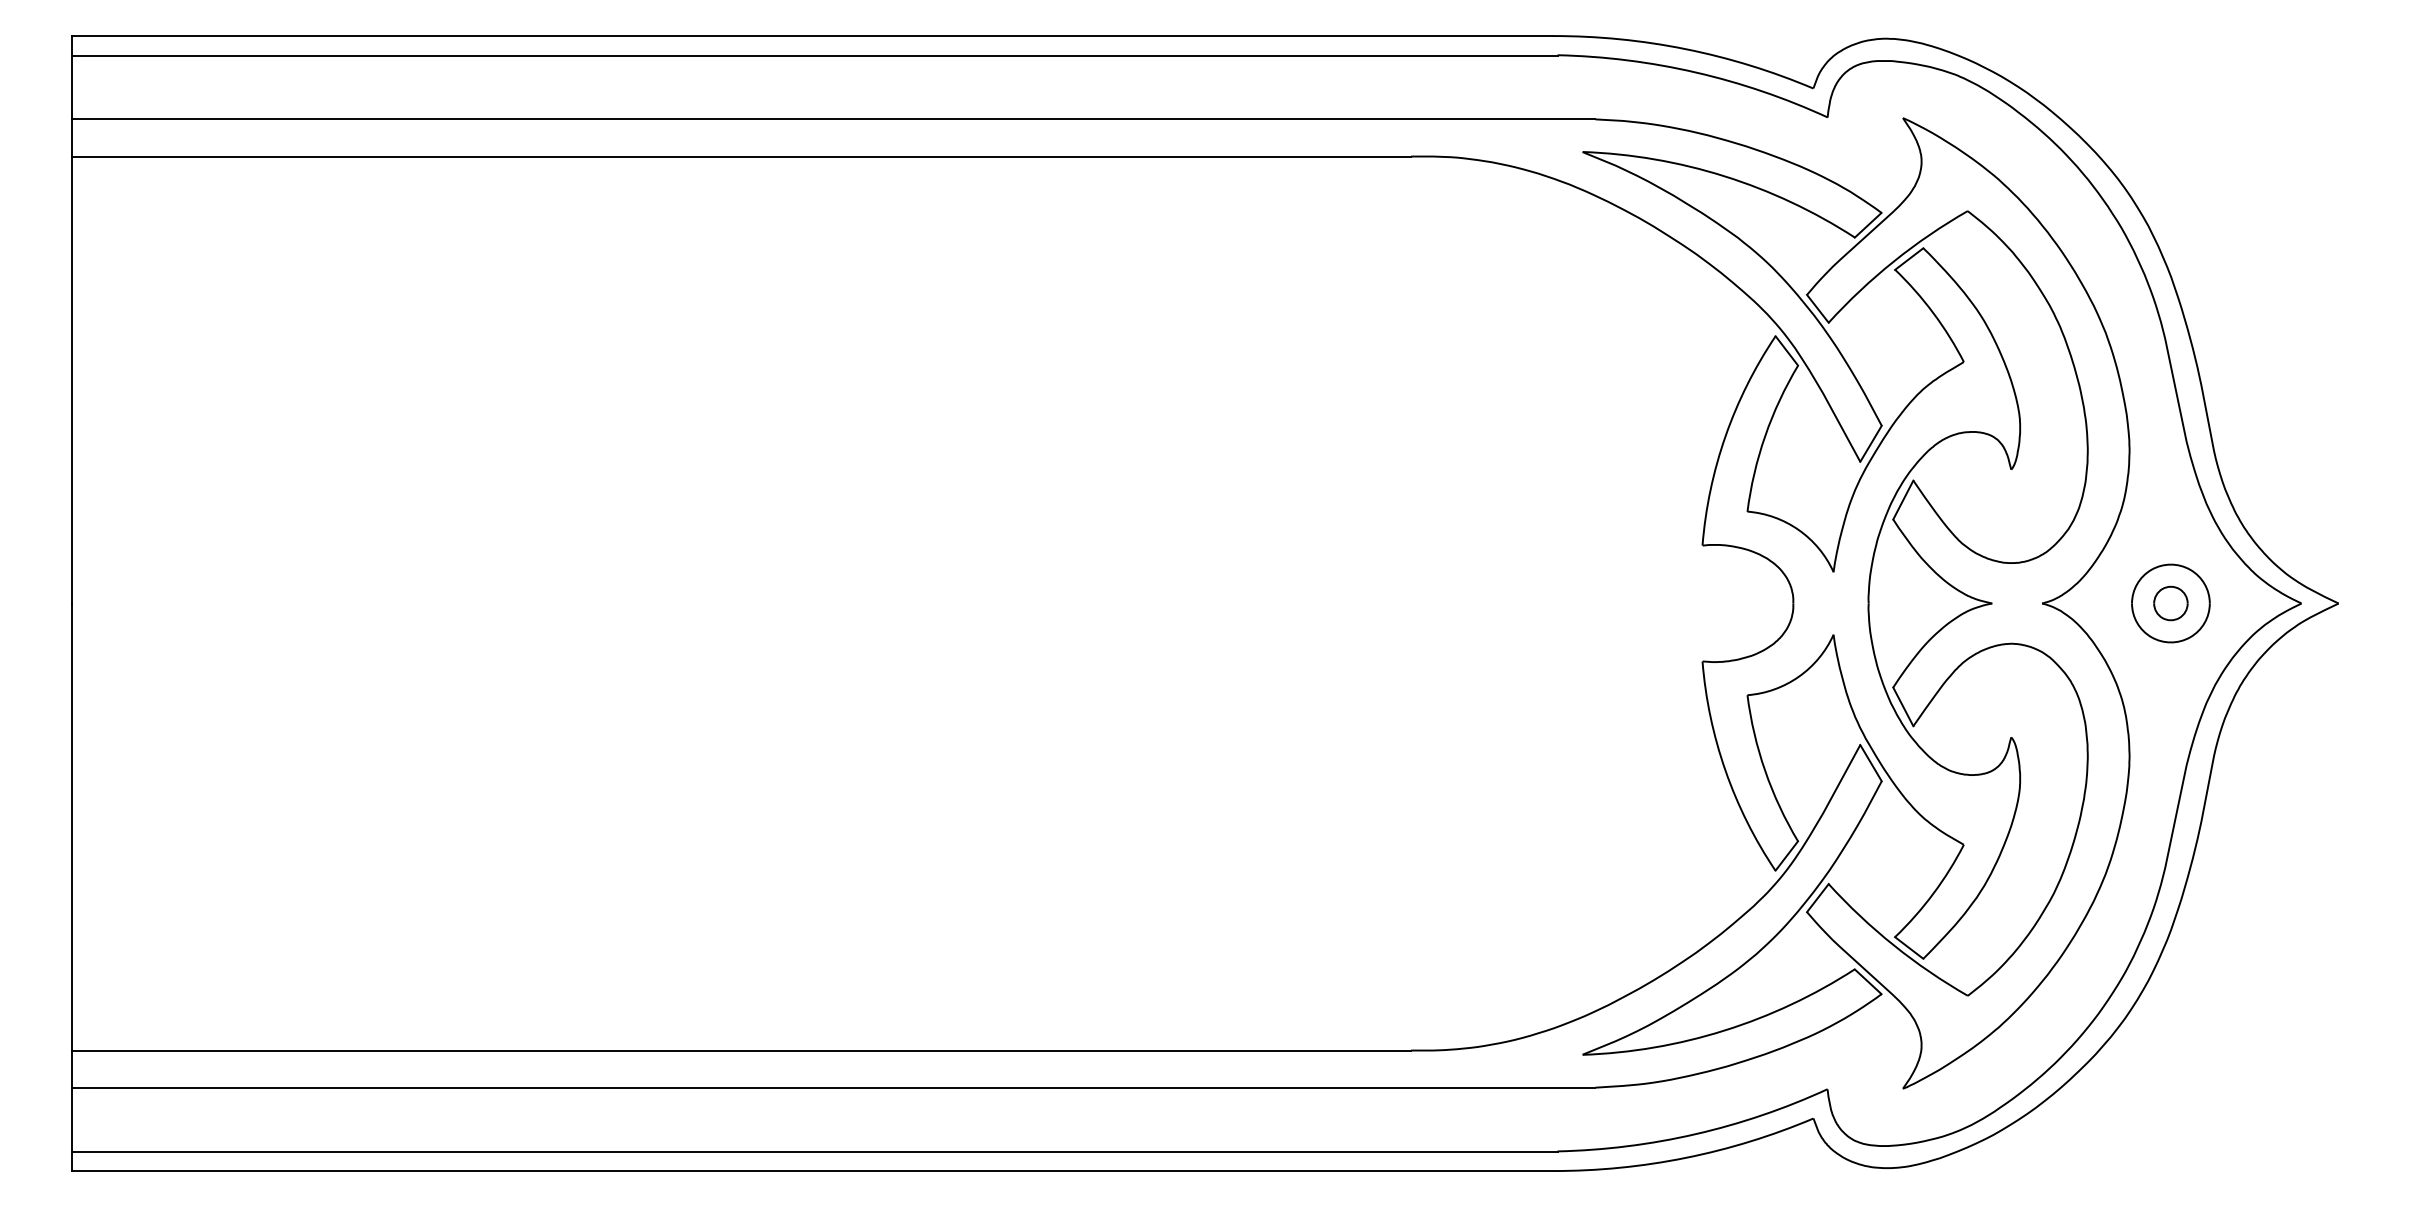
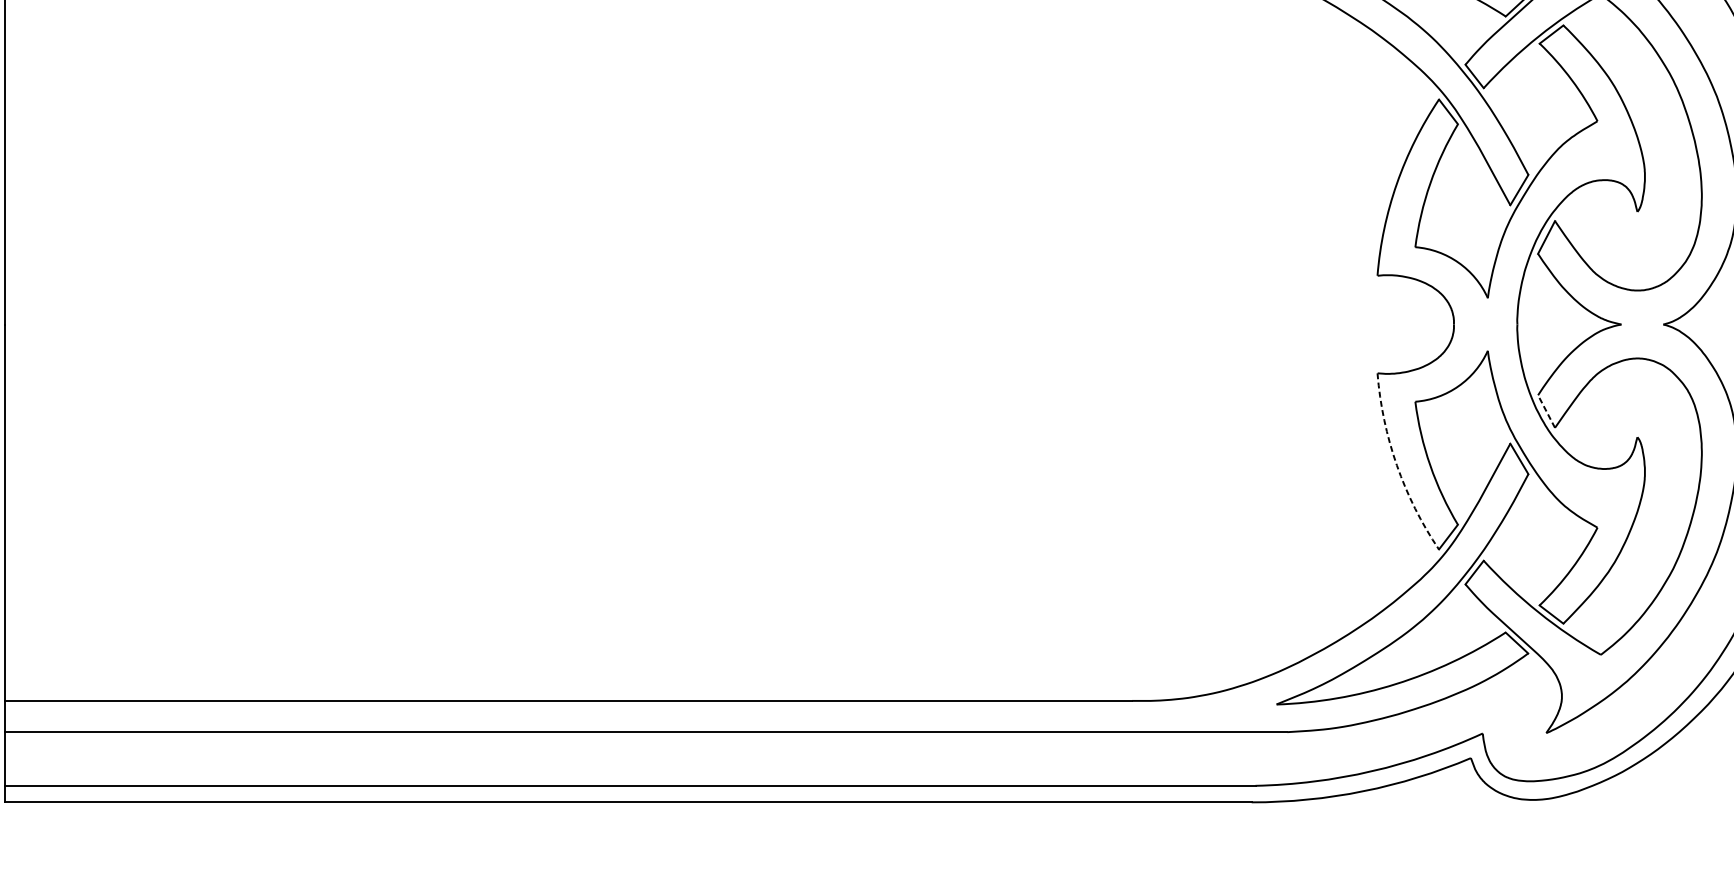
line: (1903, 706) -> (1546, 411), solid -> dashed
arc: (1725, 770) -> (1396, 465), solid -> dashed

